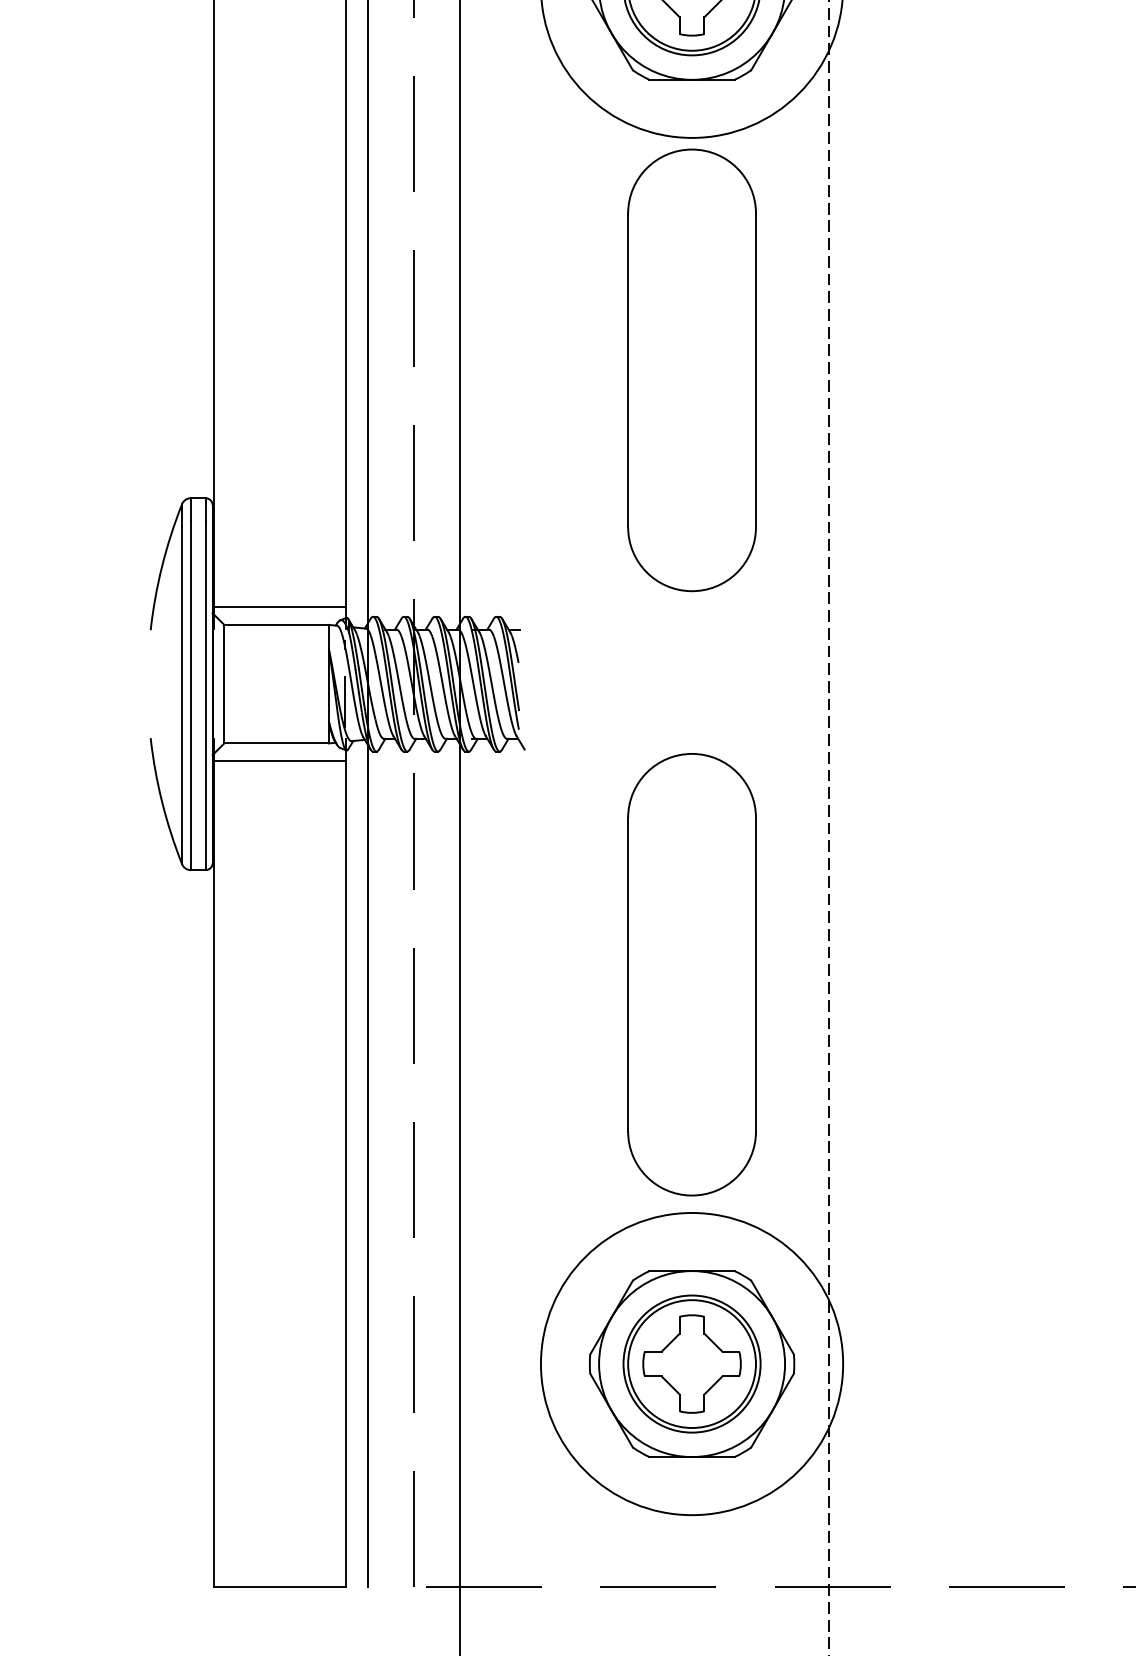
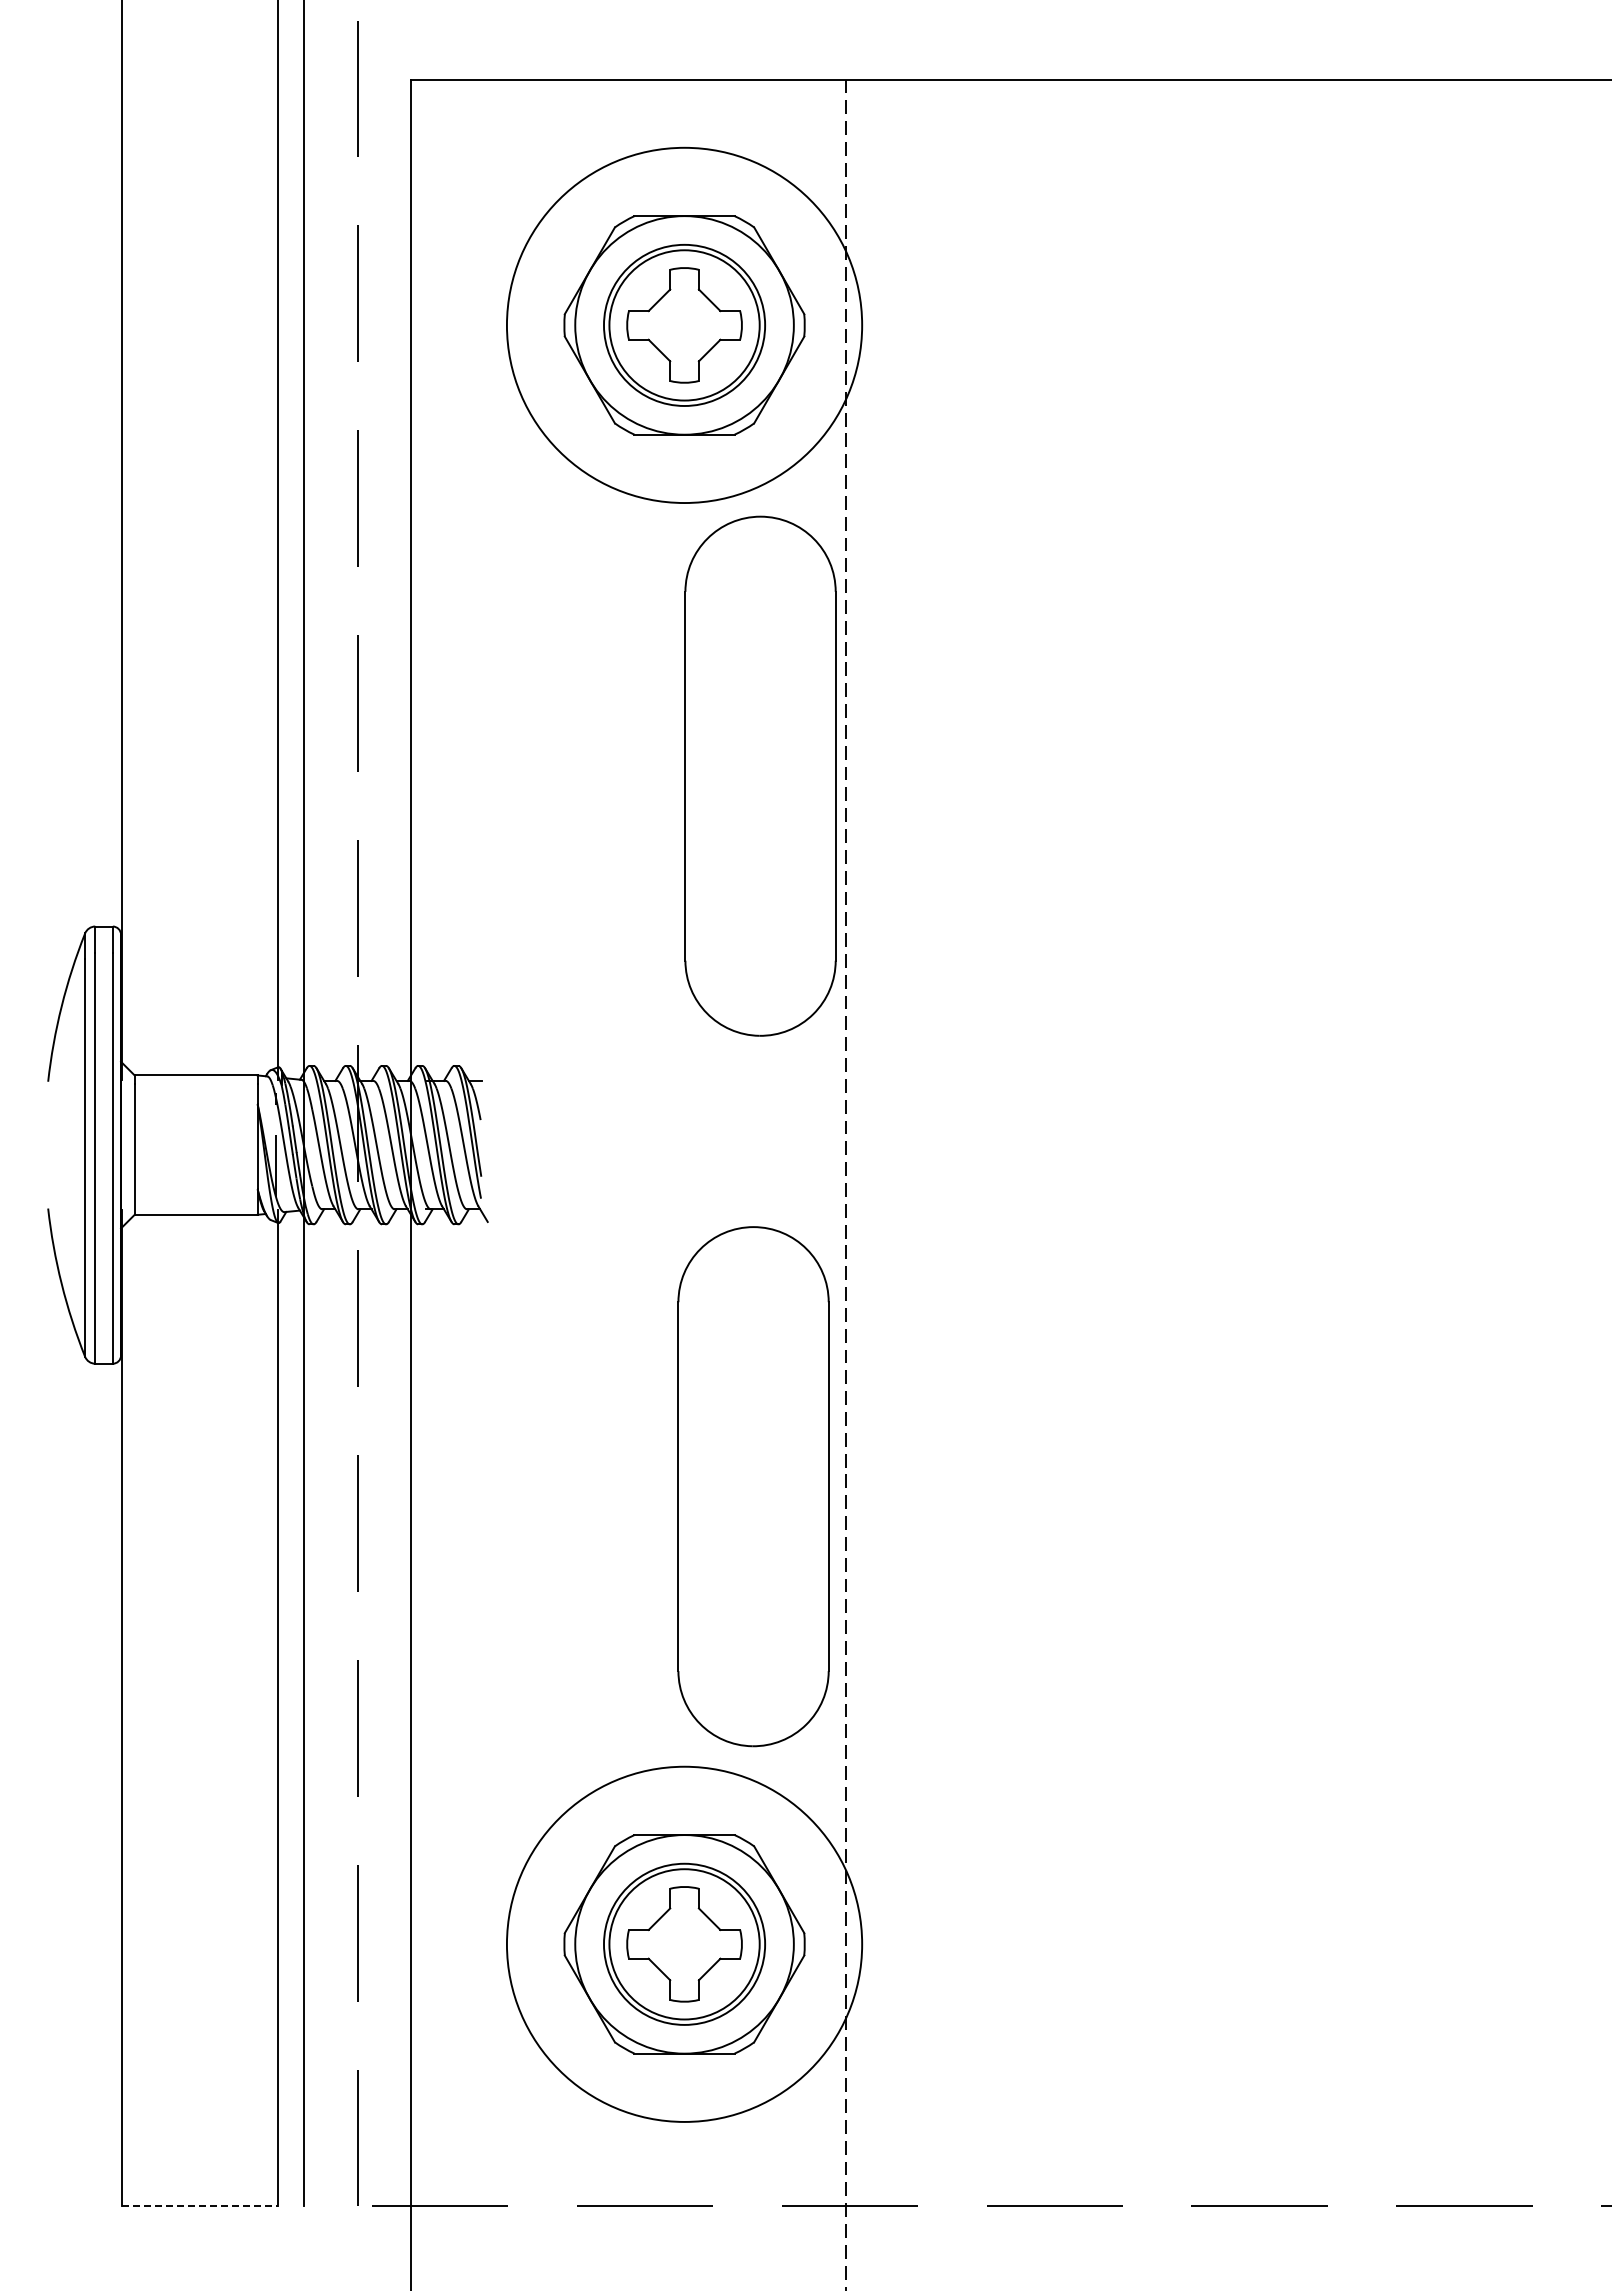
part: (692, 369) -> (760, 775), moved
line: (279, 607) -> (199, 1054), removed
line: (279, 761) -> (199, 1235), removed
part: (692, 974) -> (753, 1486), moved
line: (280, 1587) -> (200, 2206), solid -> dashed

